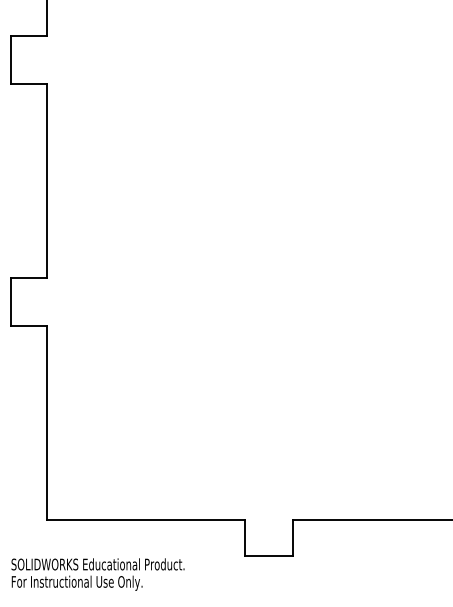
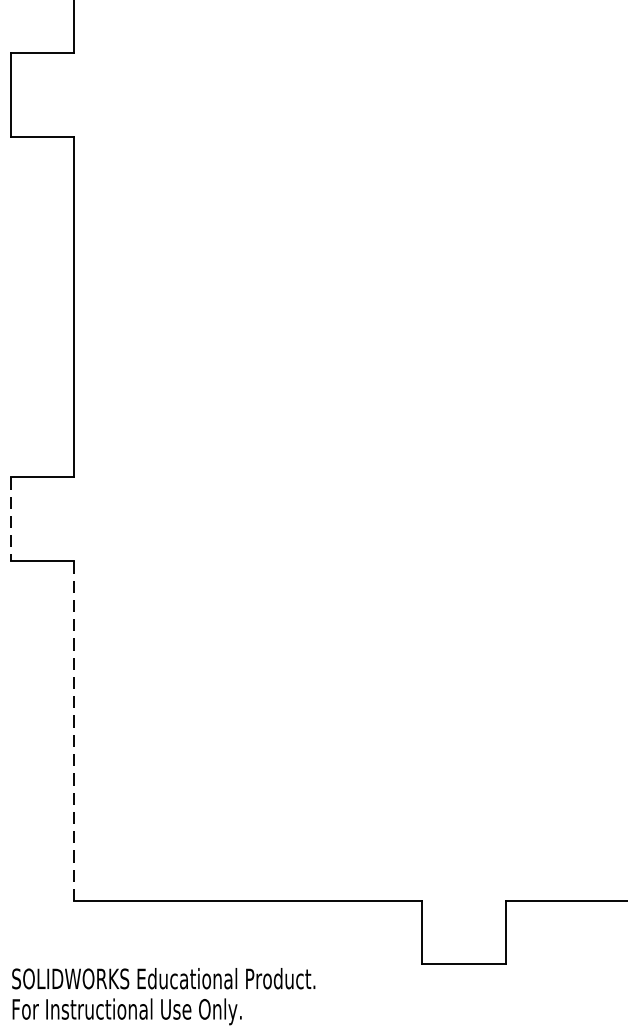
line: (10, 302) -> (10, 519), solid -> dashed
line: (46, 423) -> (73, 731), solid -> dashed

